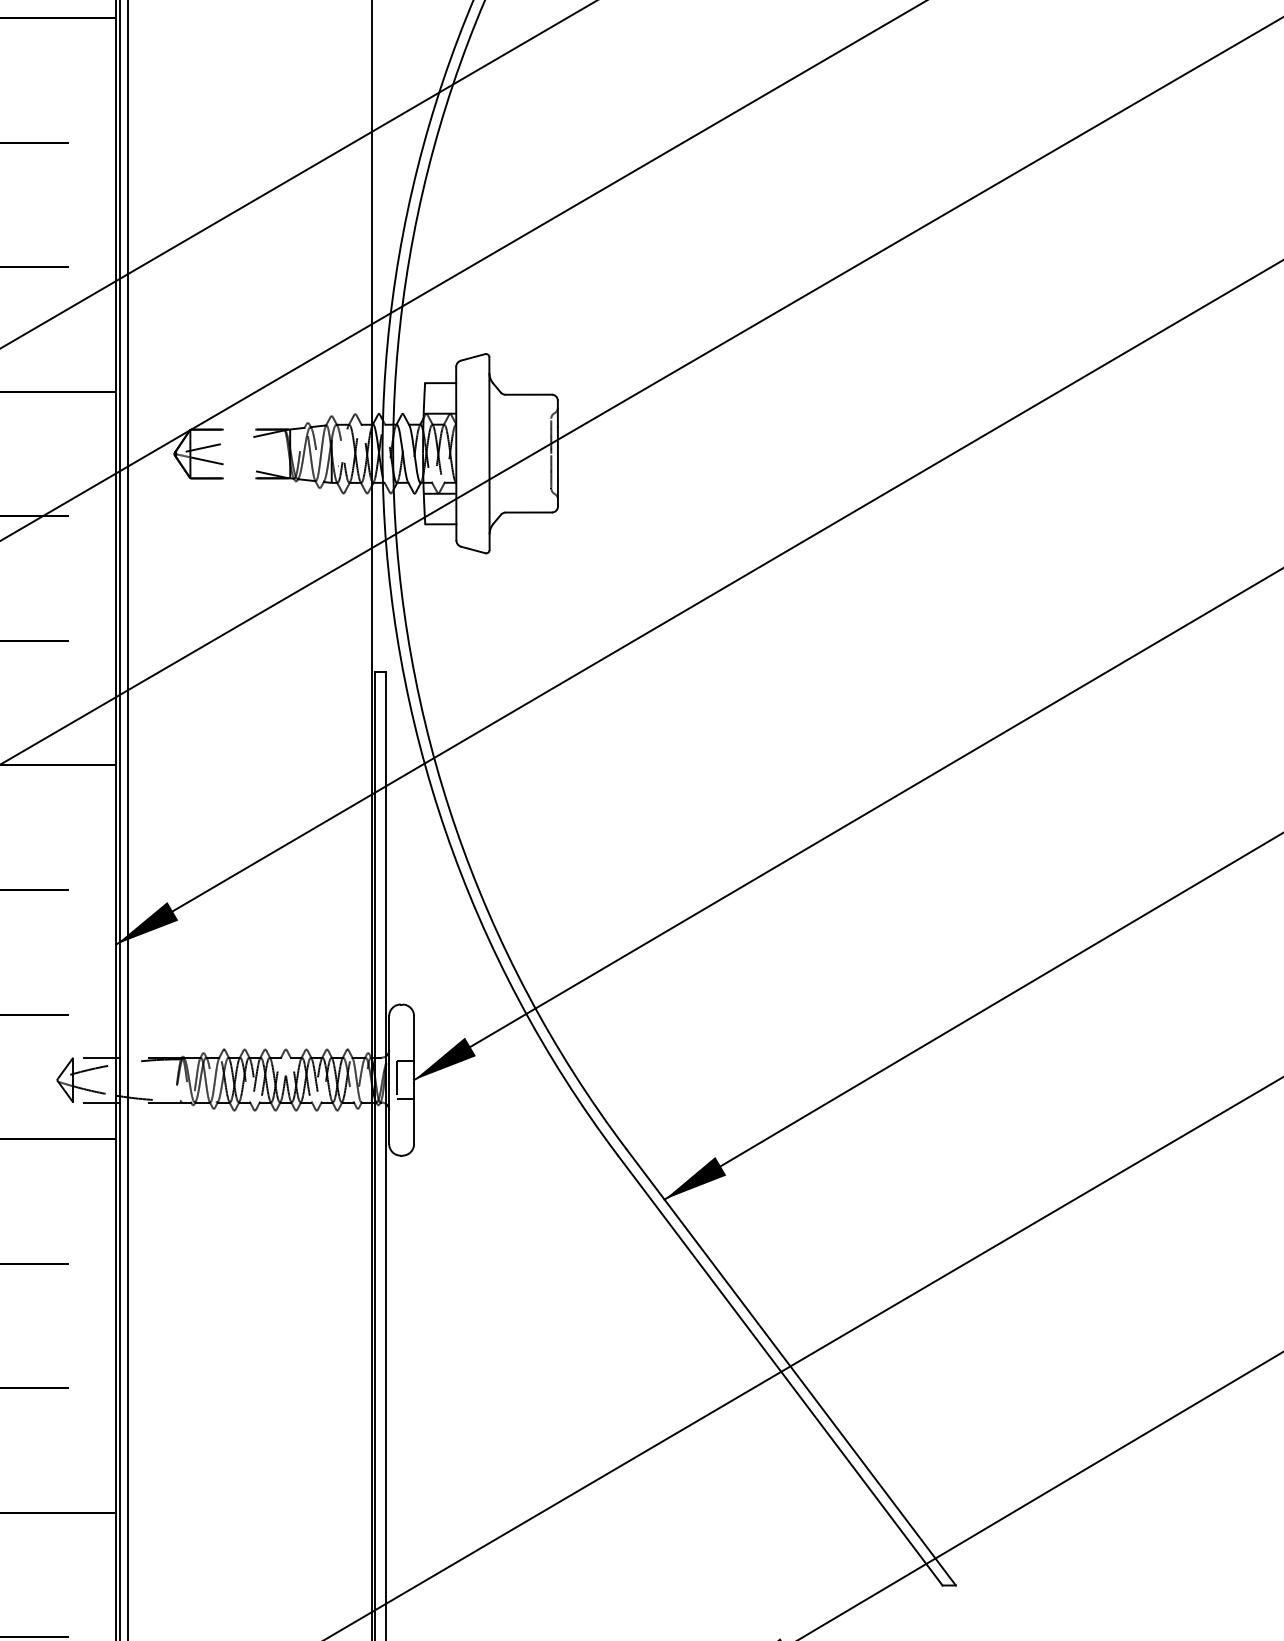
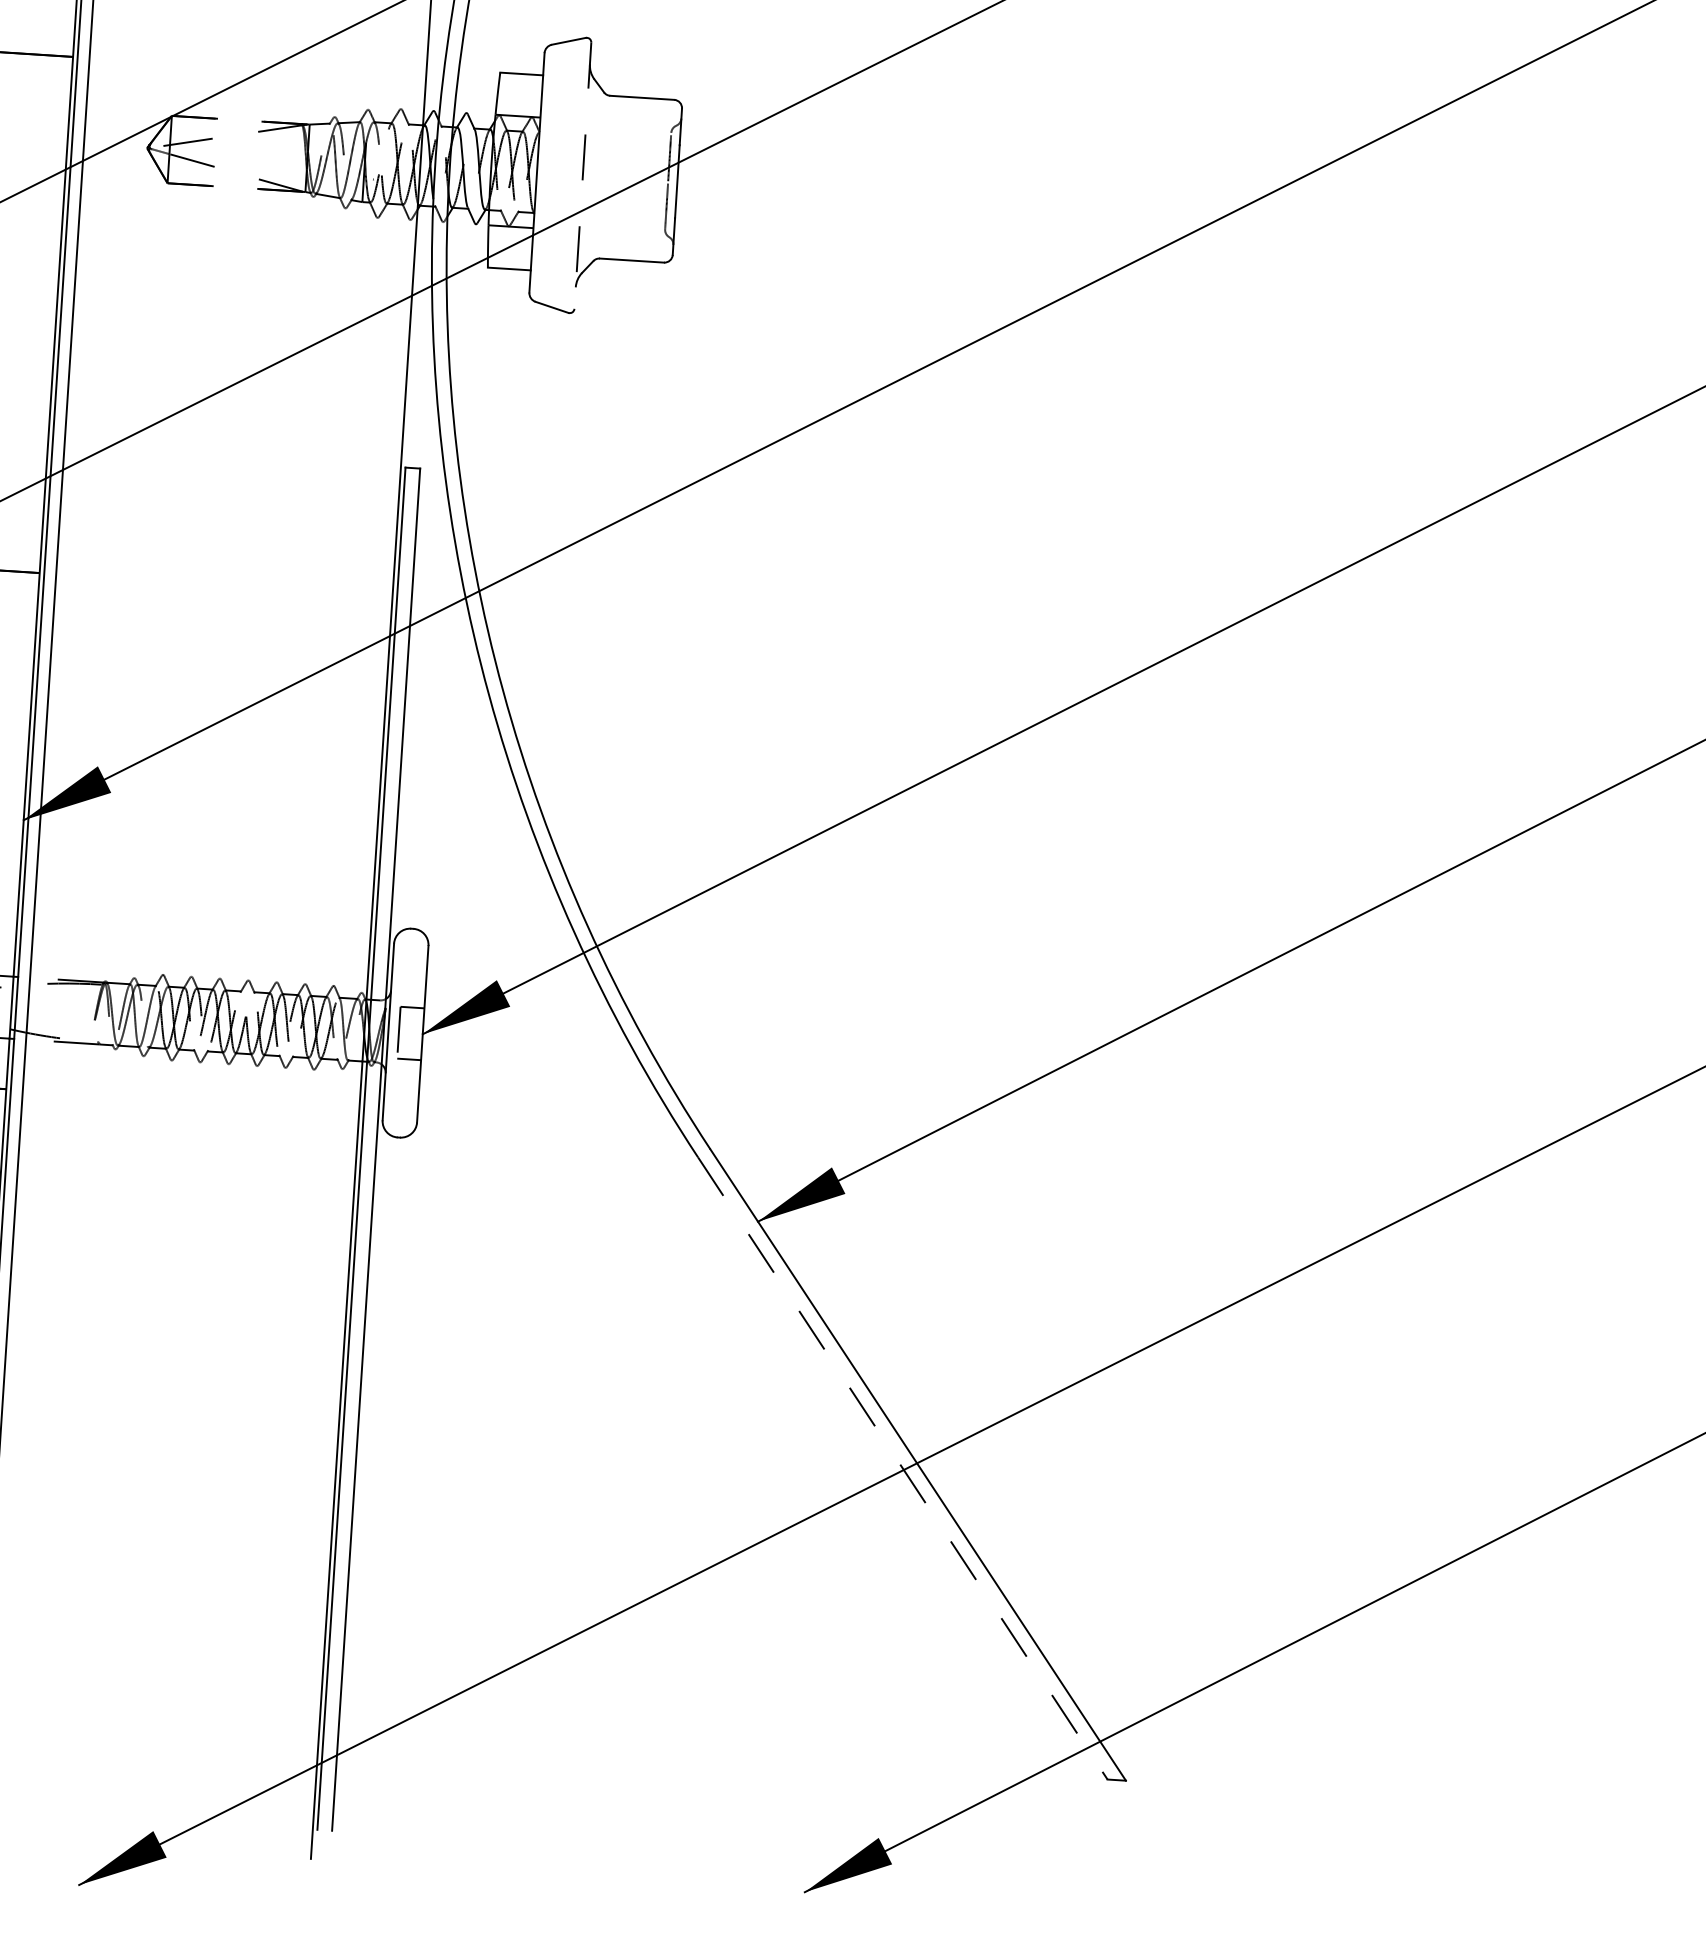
line: (489, 454) -> (582, 176), solid -> dashed
line: (780, 1371) -> (902, 1469), solid -> dashed

